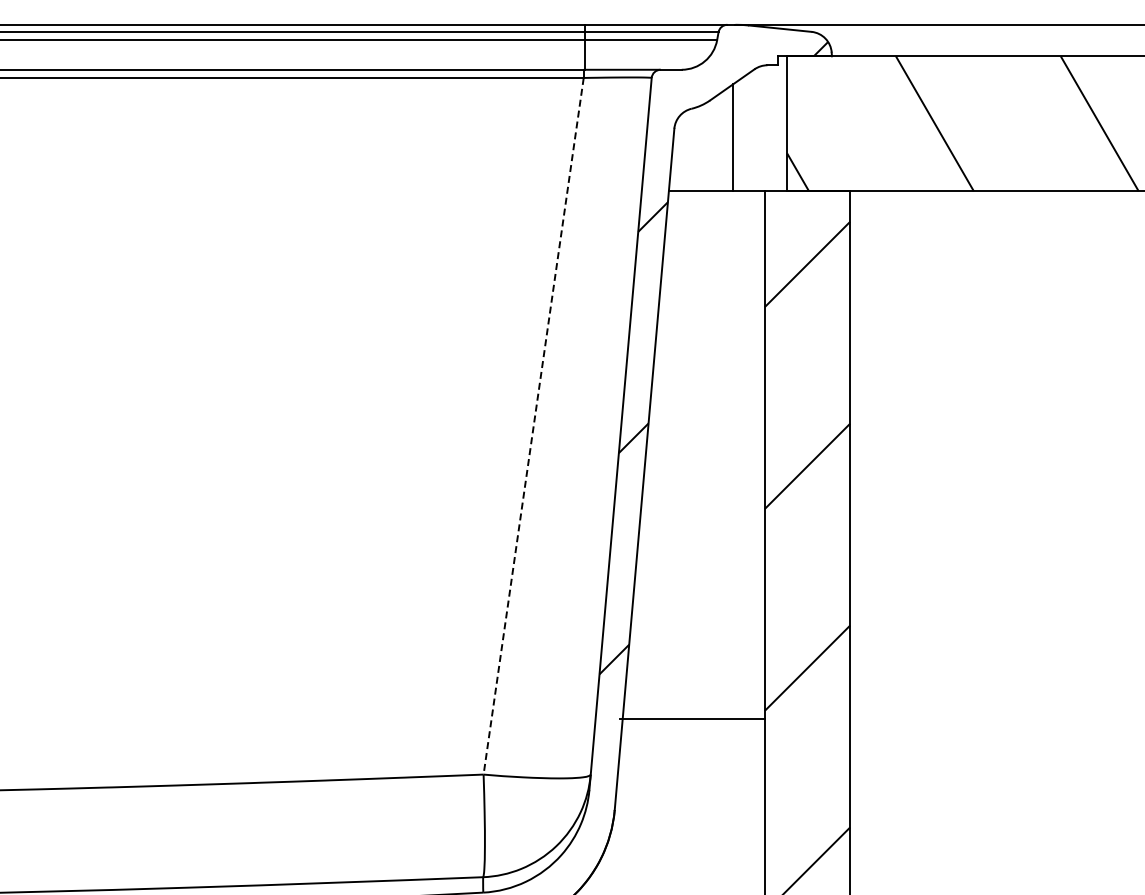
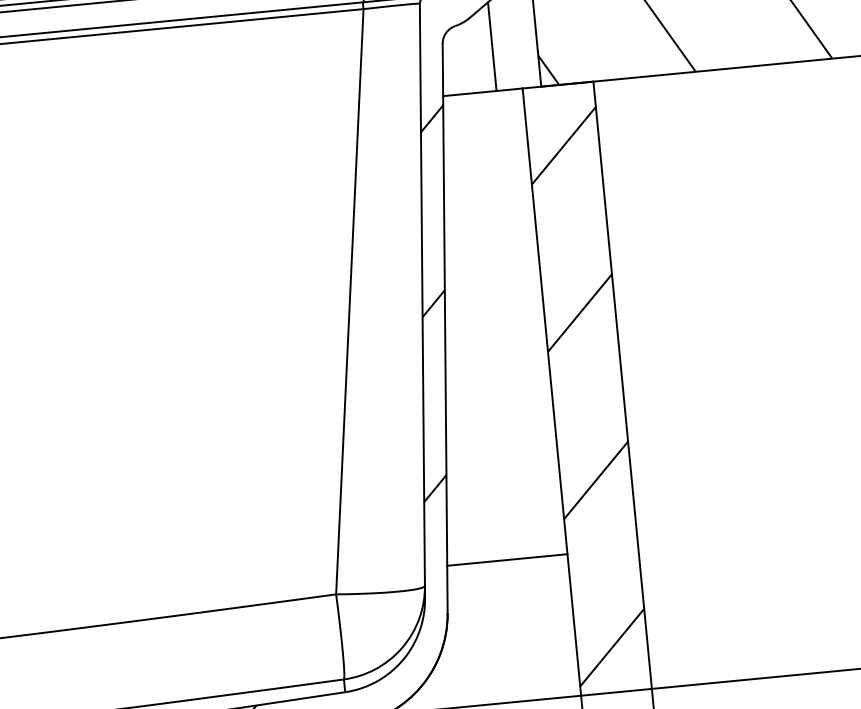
line: (533, 426) -> (349, 301), dashed -> solid
line: (691, 719) -> (506, 560), moved

